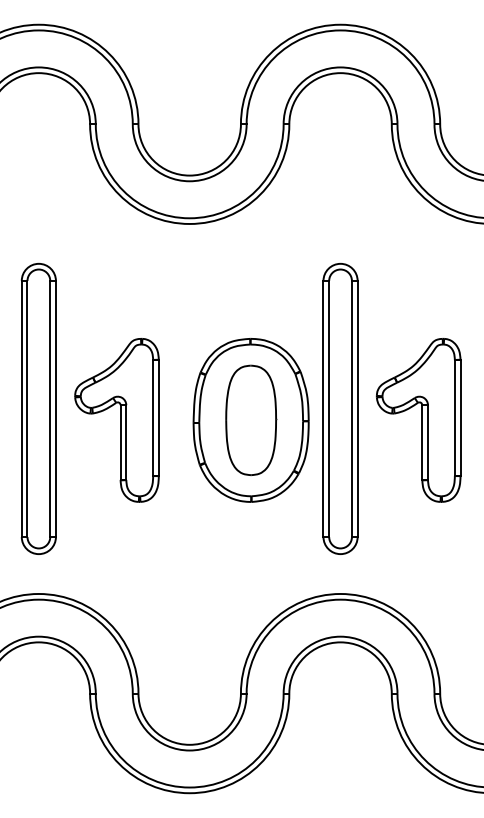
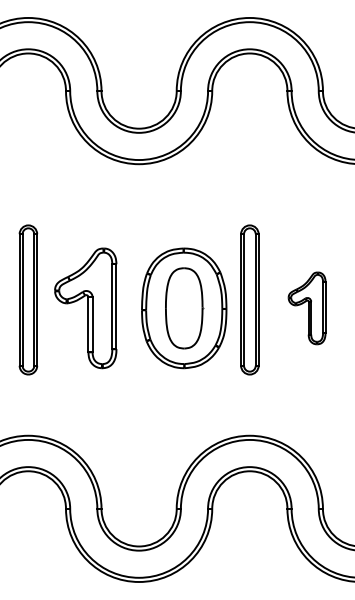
part: (38, 408) -> (28, 299), size x0.7
part: (340, 408) -> (249, 299), size x0.7
part: (417, 420) -> (306, 308), size x0.6

